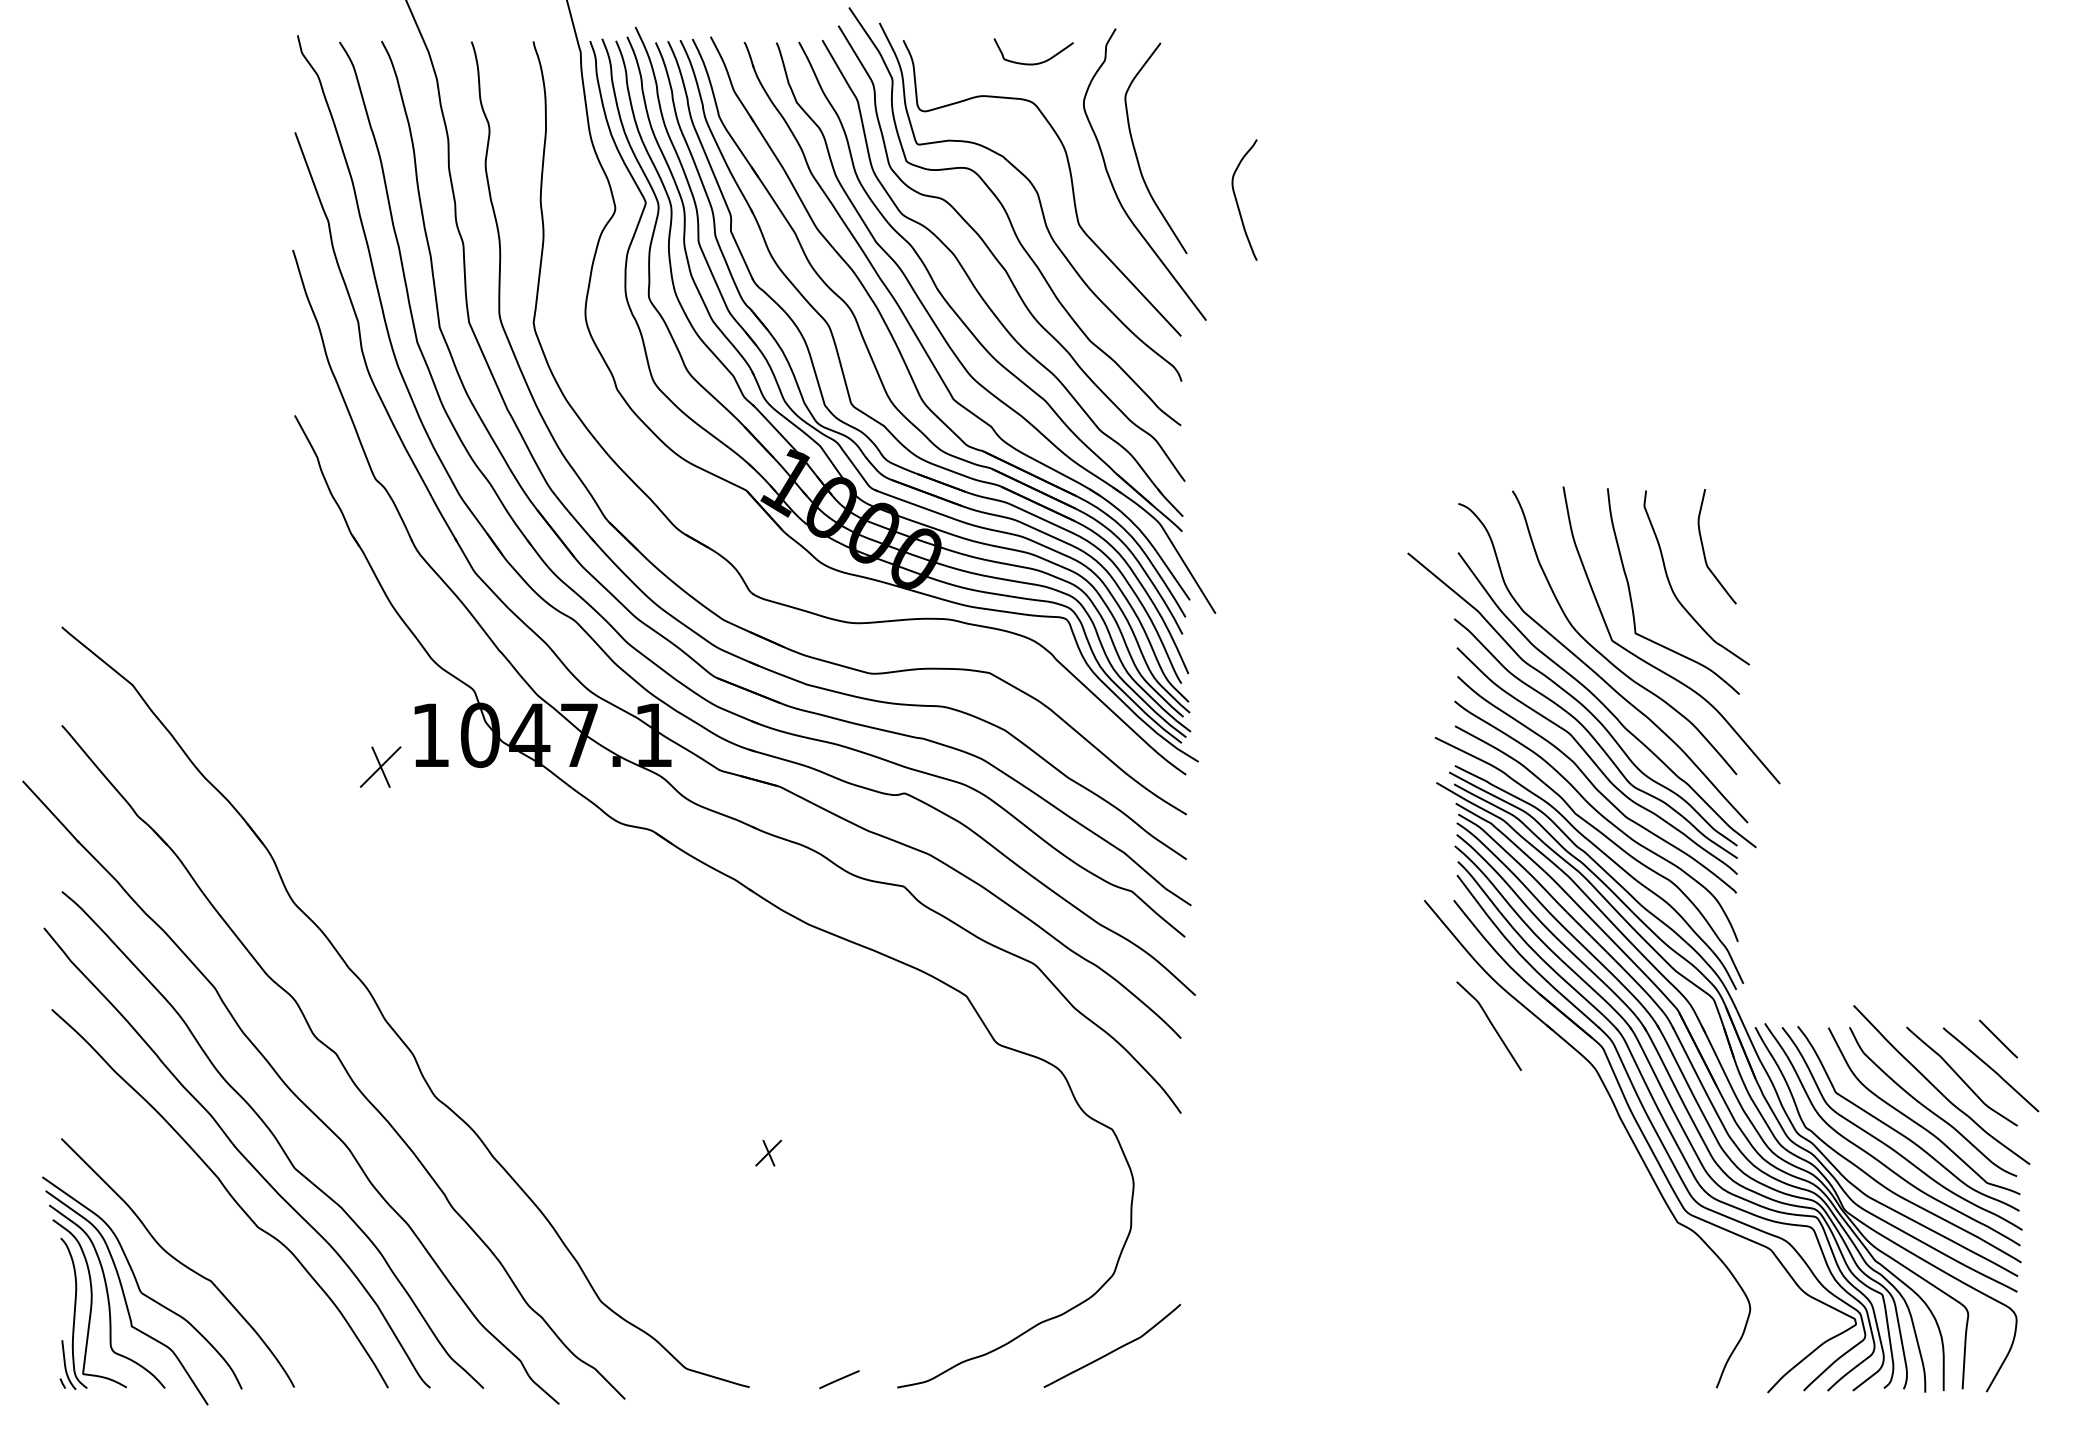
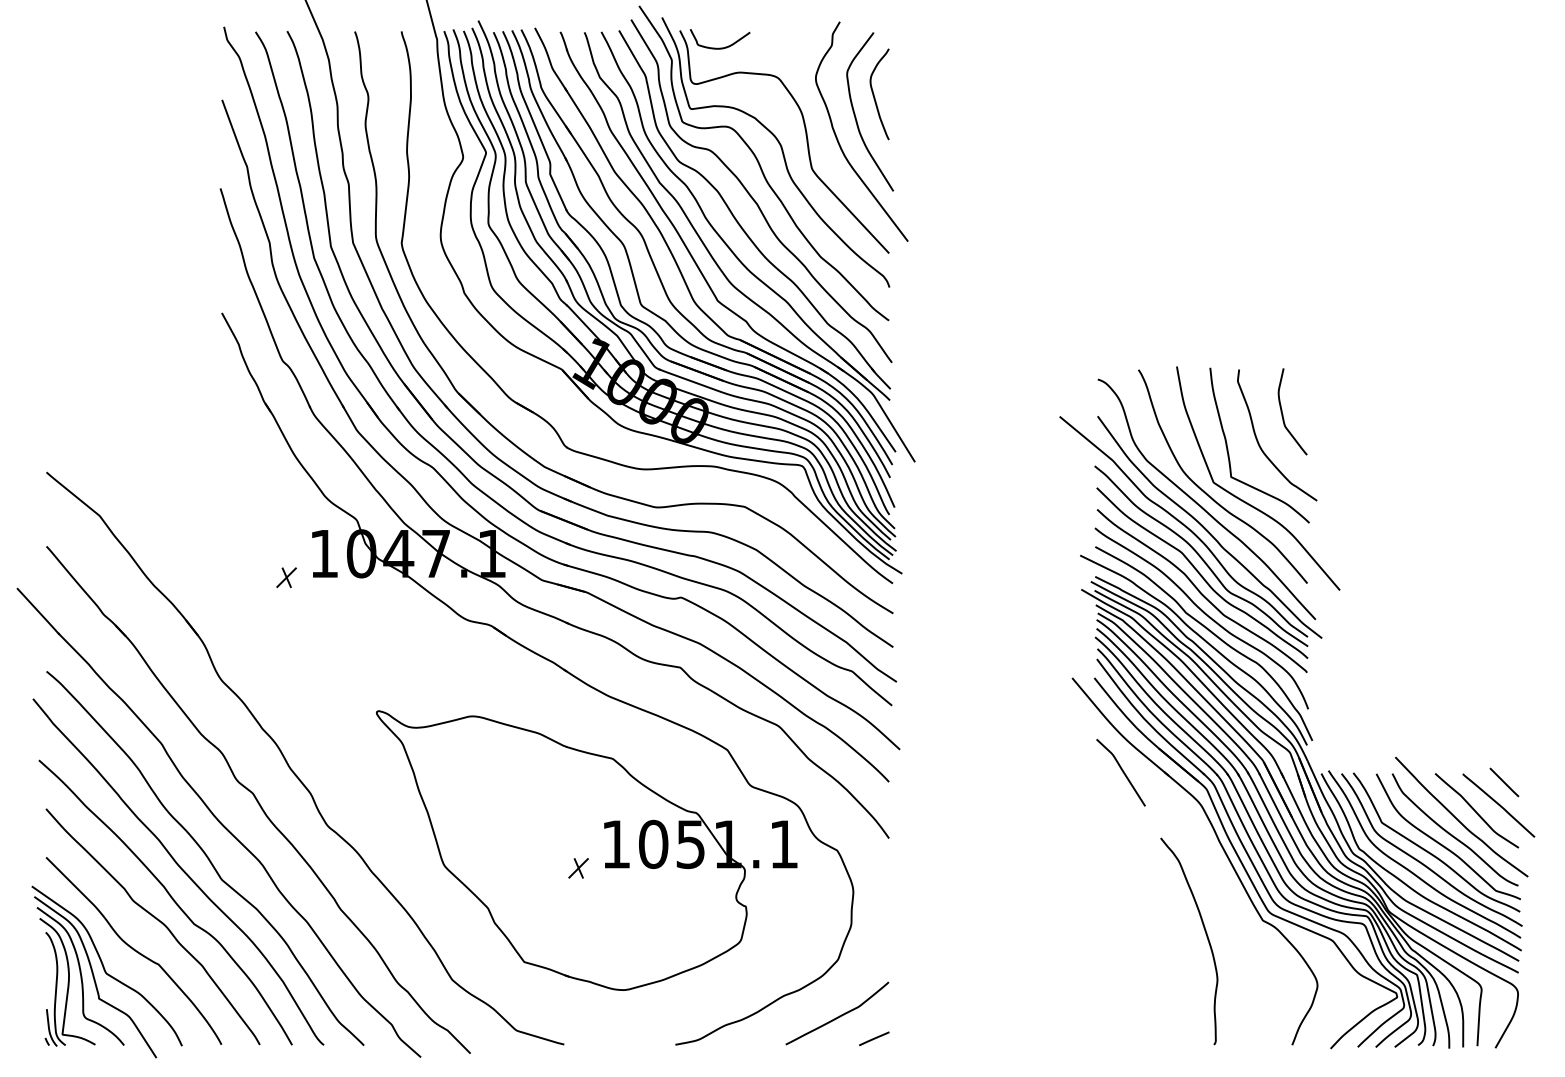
curve: (1037, 62) -> (723, 47), moved
curve: (1237, 200) -> (874, 94), moved
part: (380, 766) -> (286, 577), size x0.62
part: (779, 1129) -> (586, 850), added
curve: (209, 1222) -> (157, 920), added
curve: (1602, 1242) -> (1206, 935), added
line: (839, 1379) -> (874, 1038), moved

